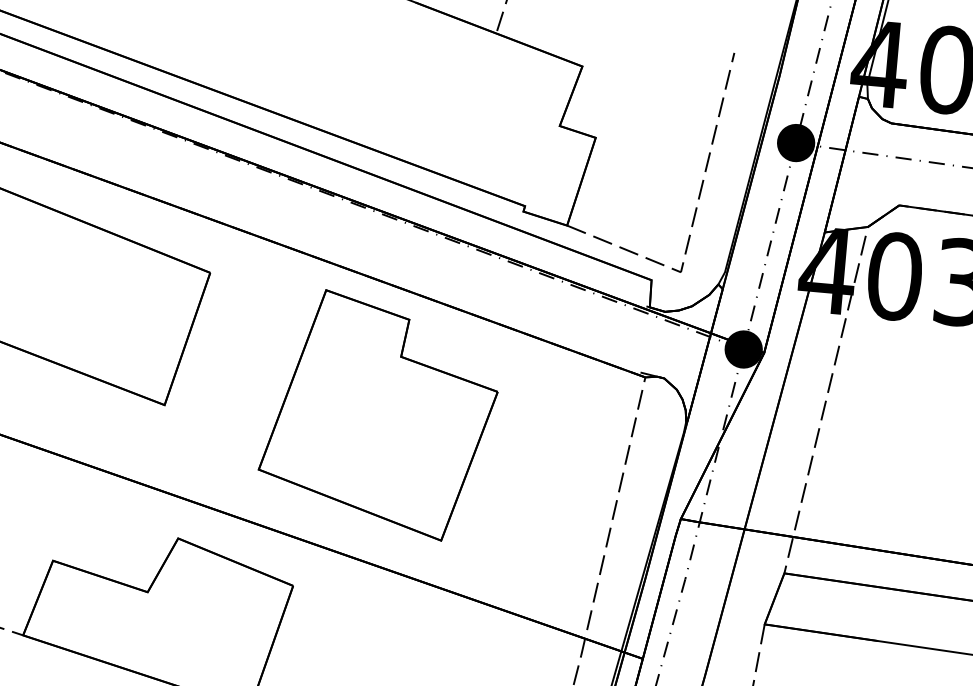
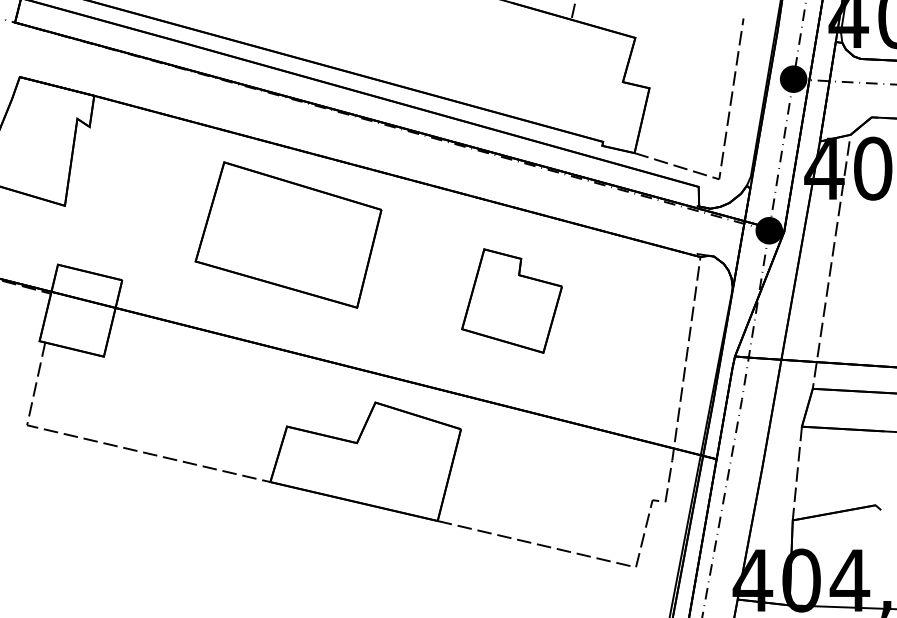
part: (378, 414) -> (511, 300), size x0.6

